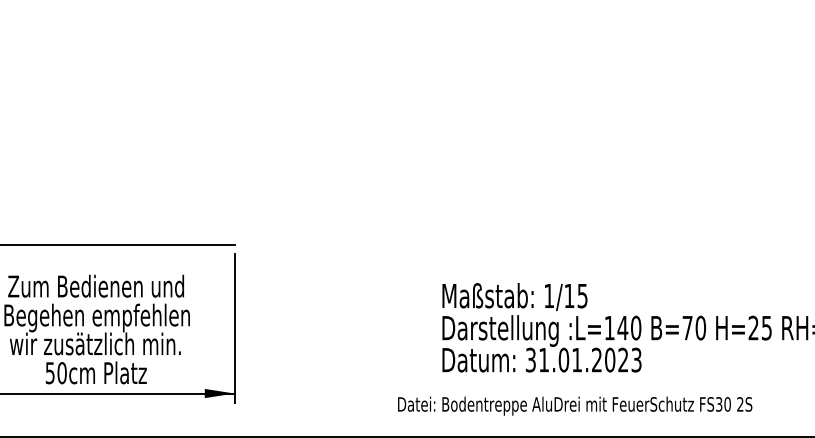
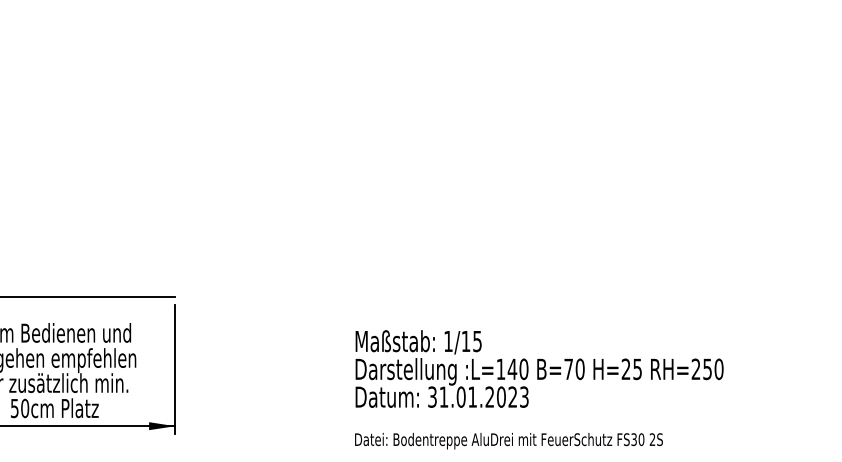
text: (574, 405) -> (508, 440), moved

